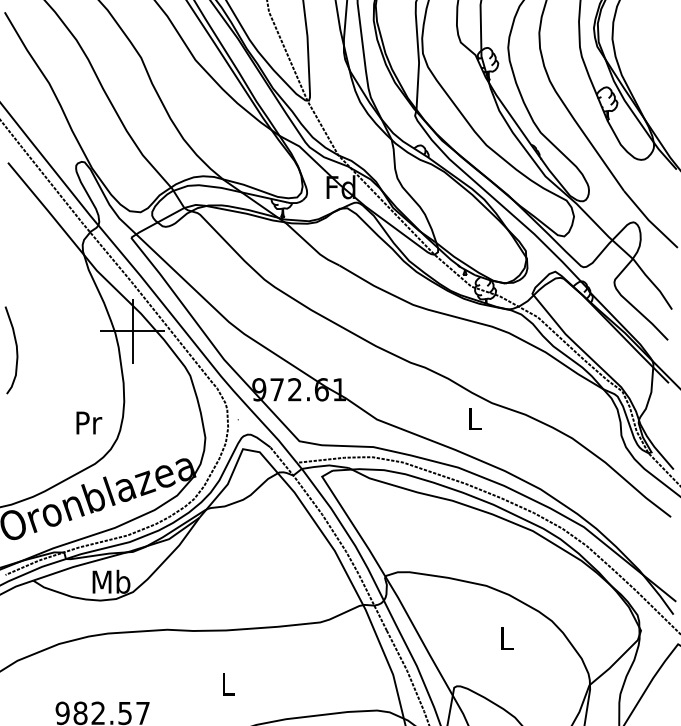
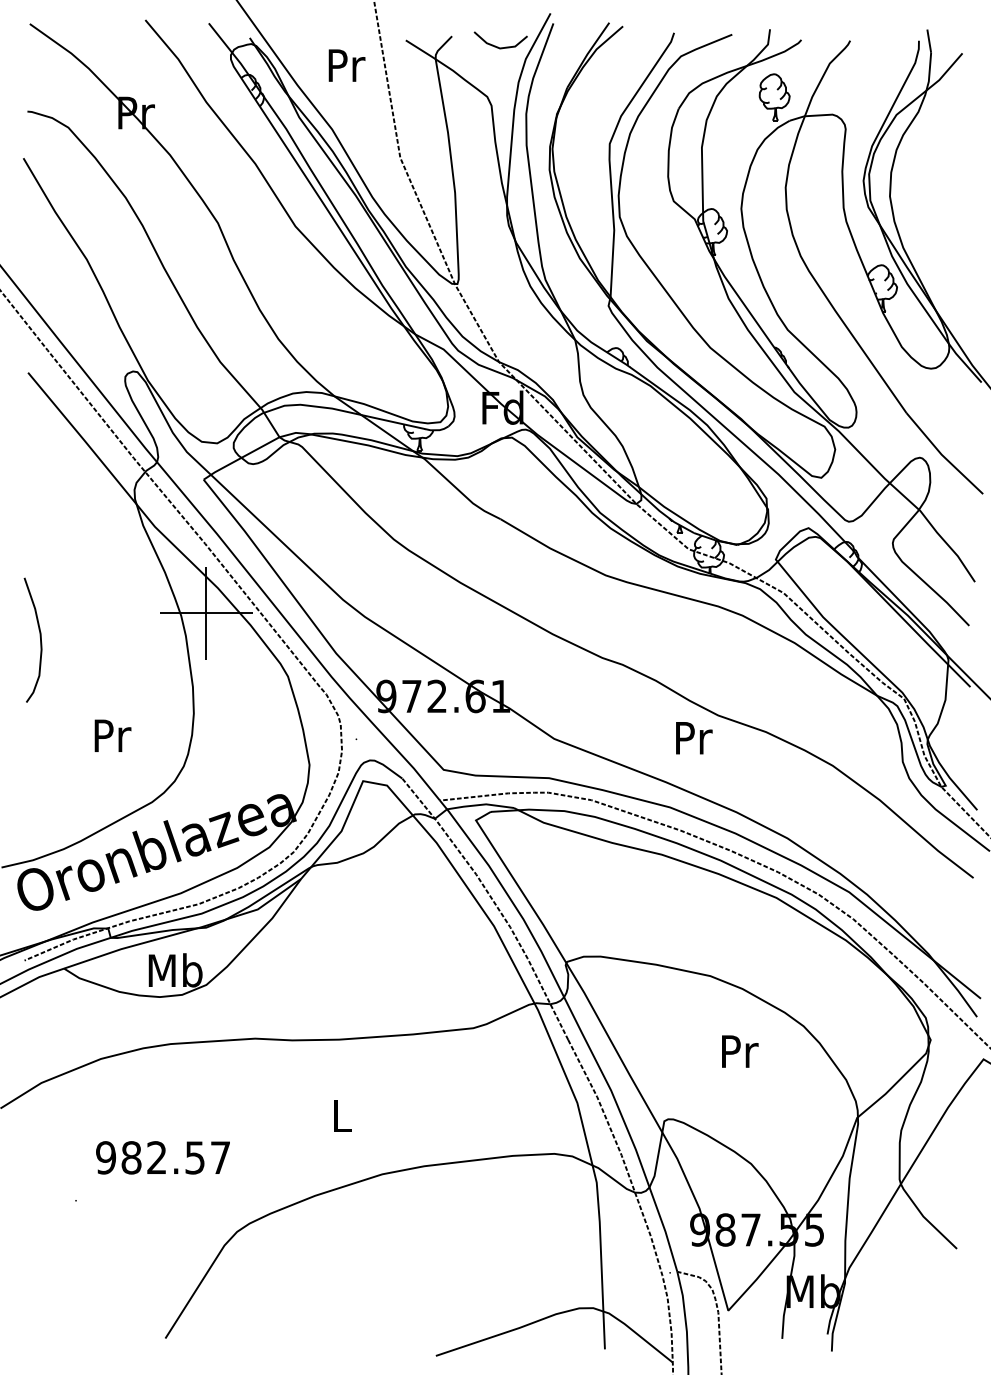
text: (475, 419) -> (694, 738), L -> Pr
text: (88, 422) -> (112, 735), moved
text: (507, 638) -> (740, 1051), L -> Pr

